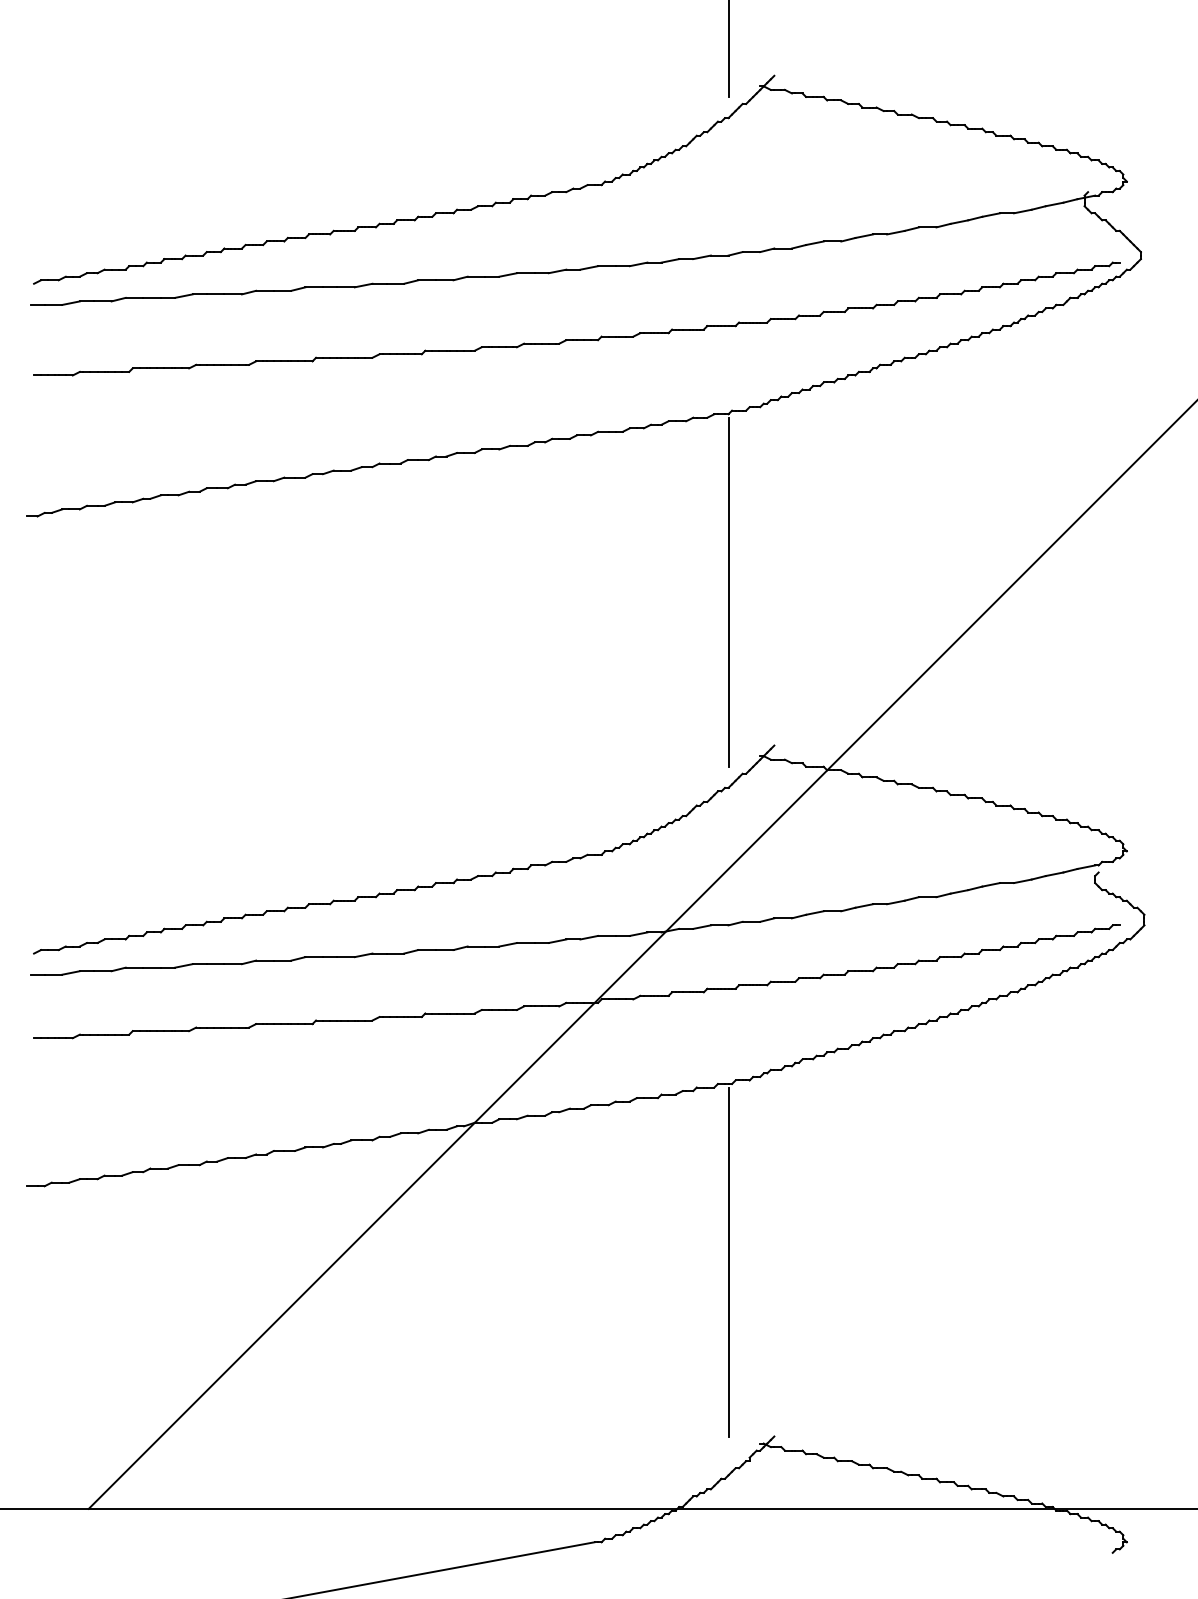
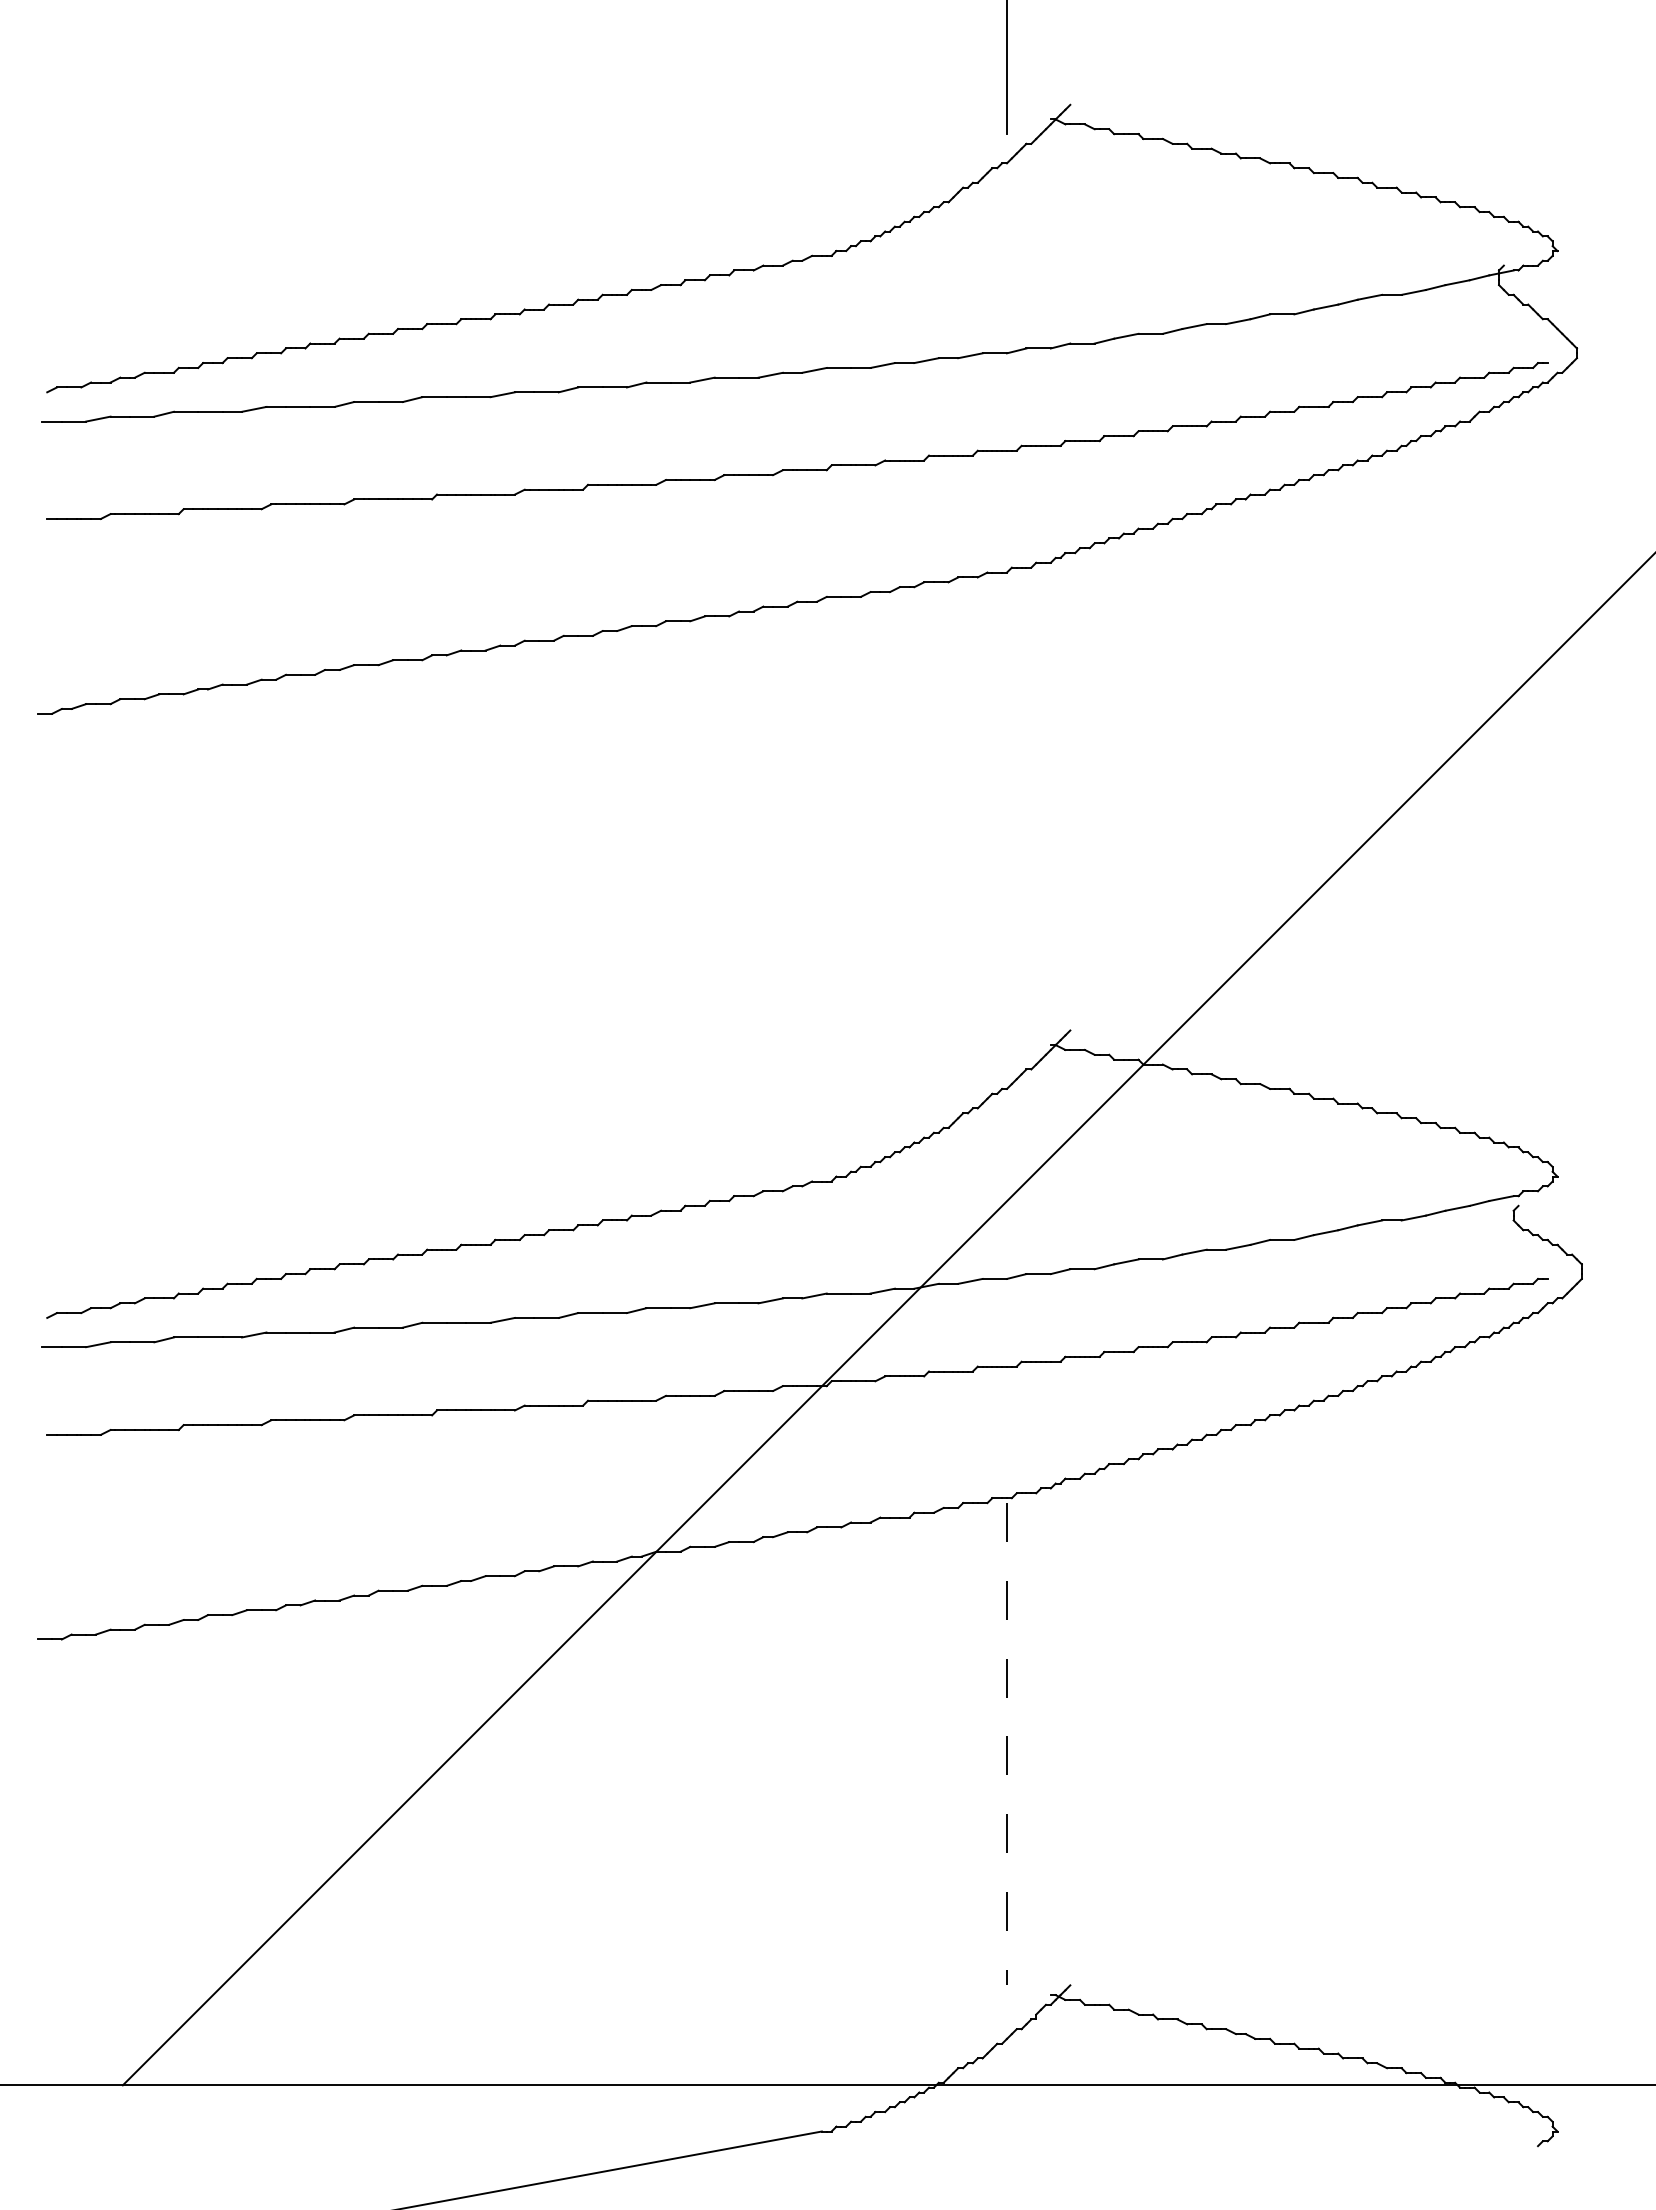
line: (728, 592) -> (1006, 818), removed
line: (728, 1262) -> (1006, 1744), solid -> dashed

